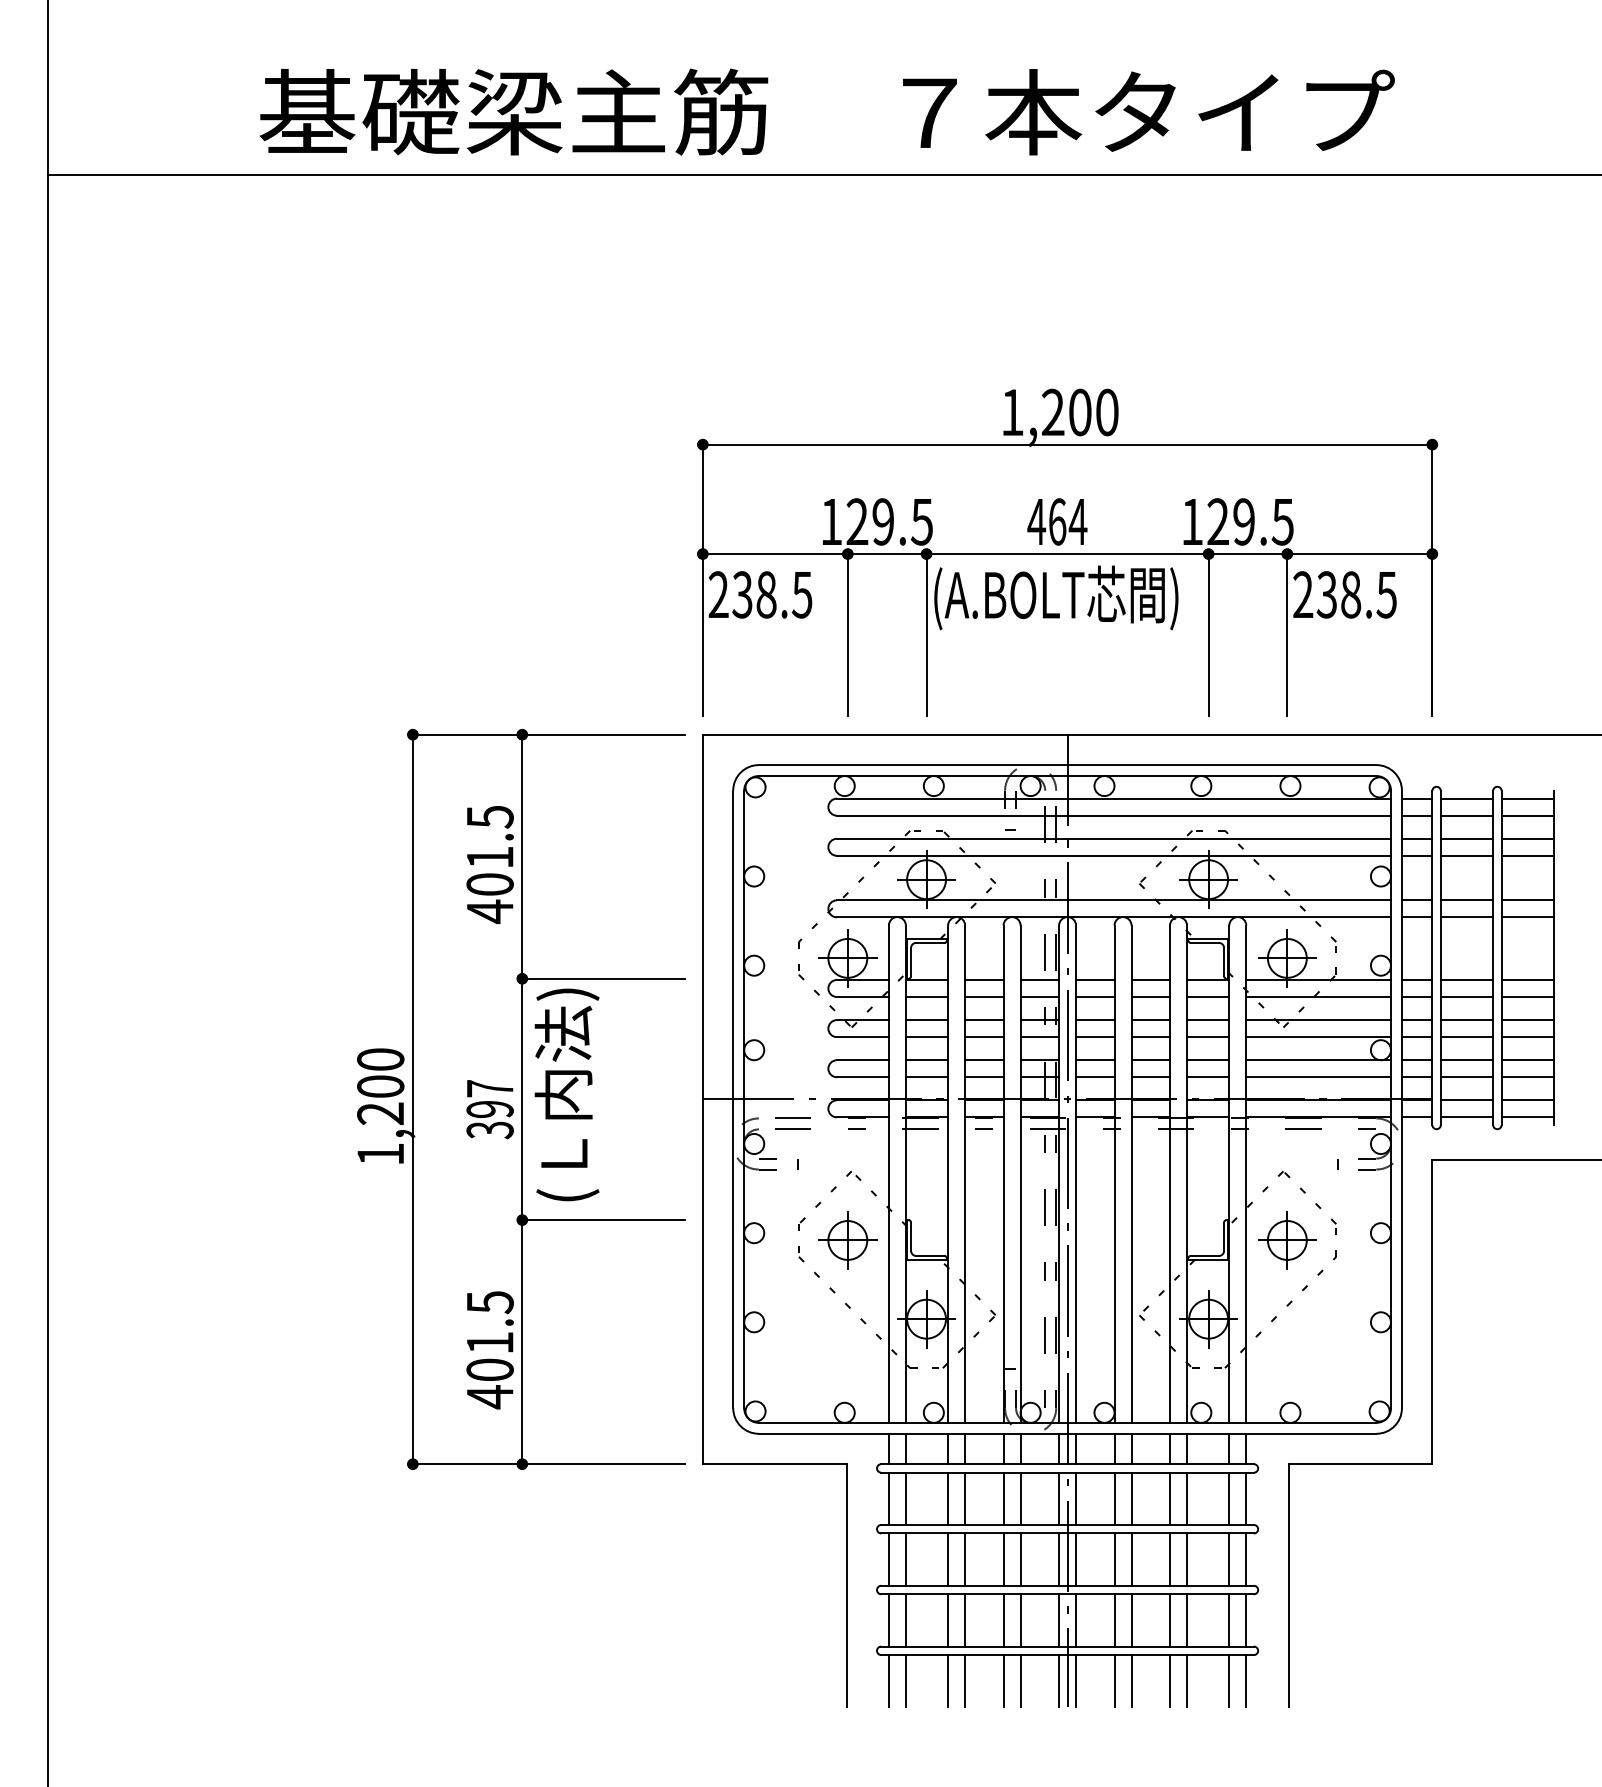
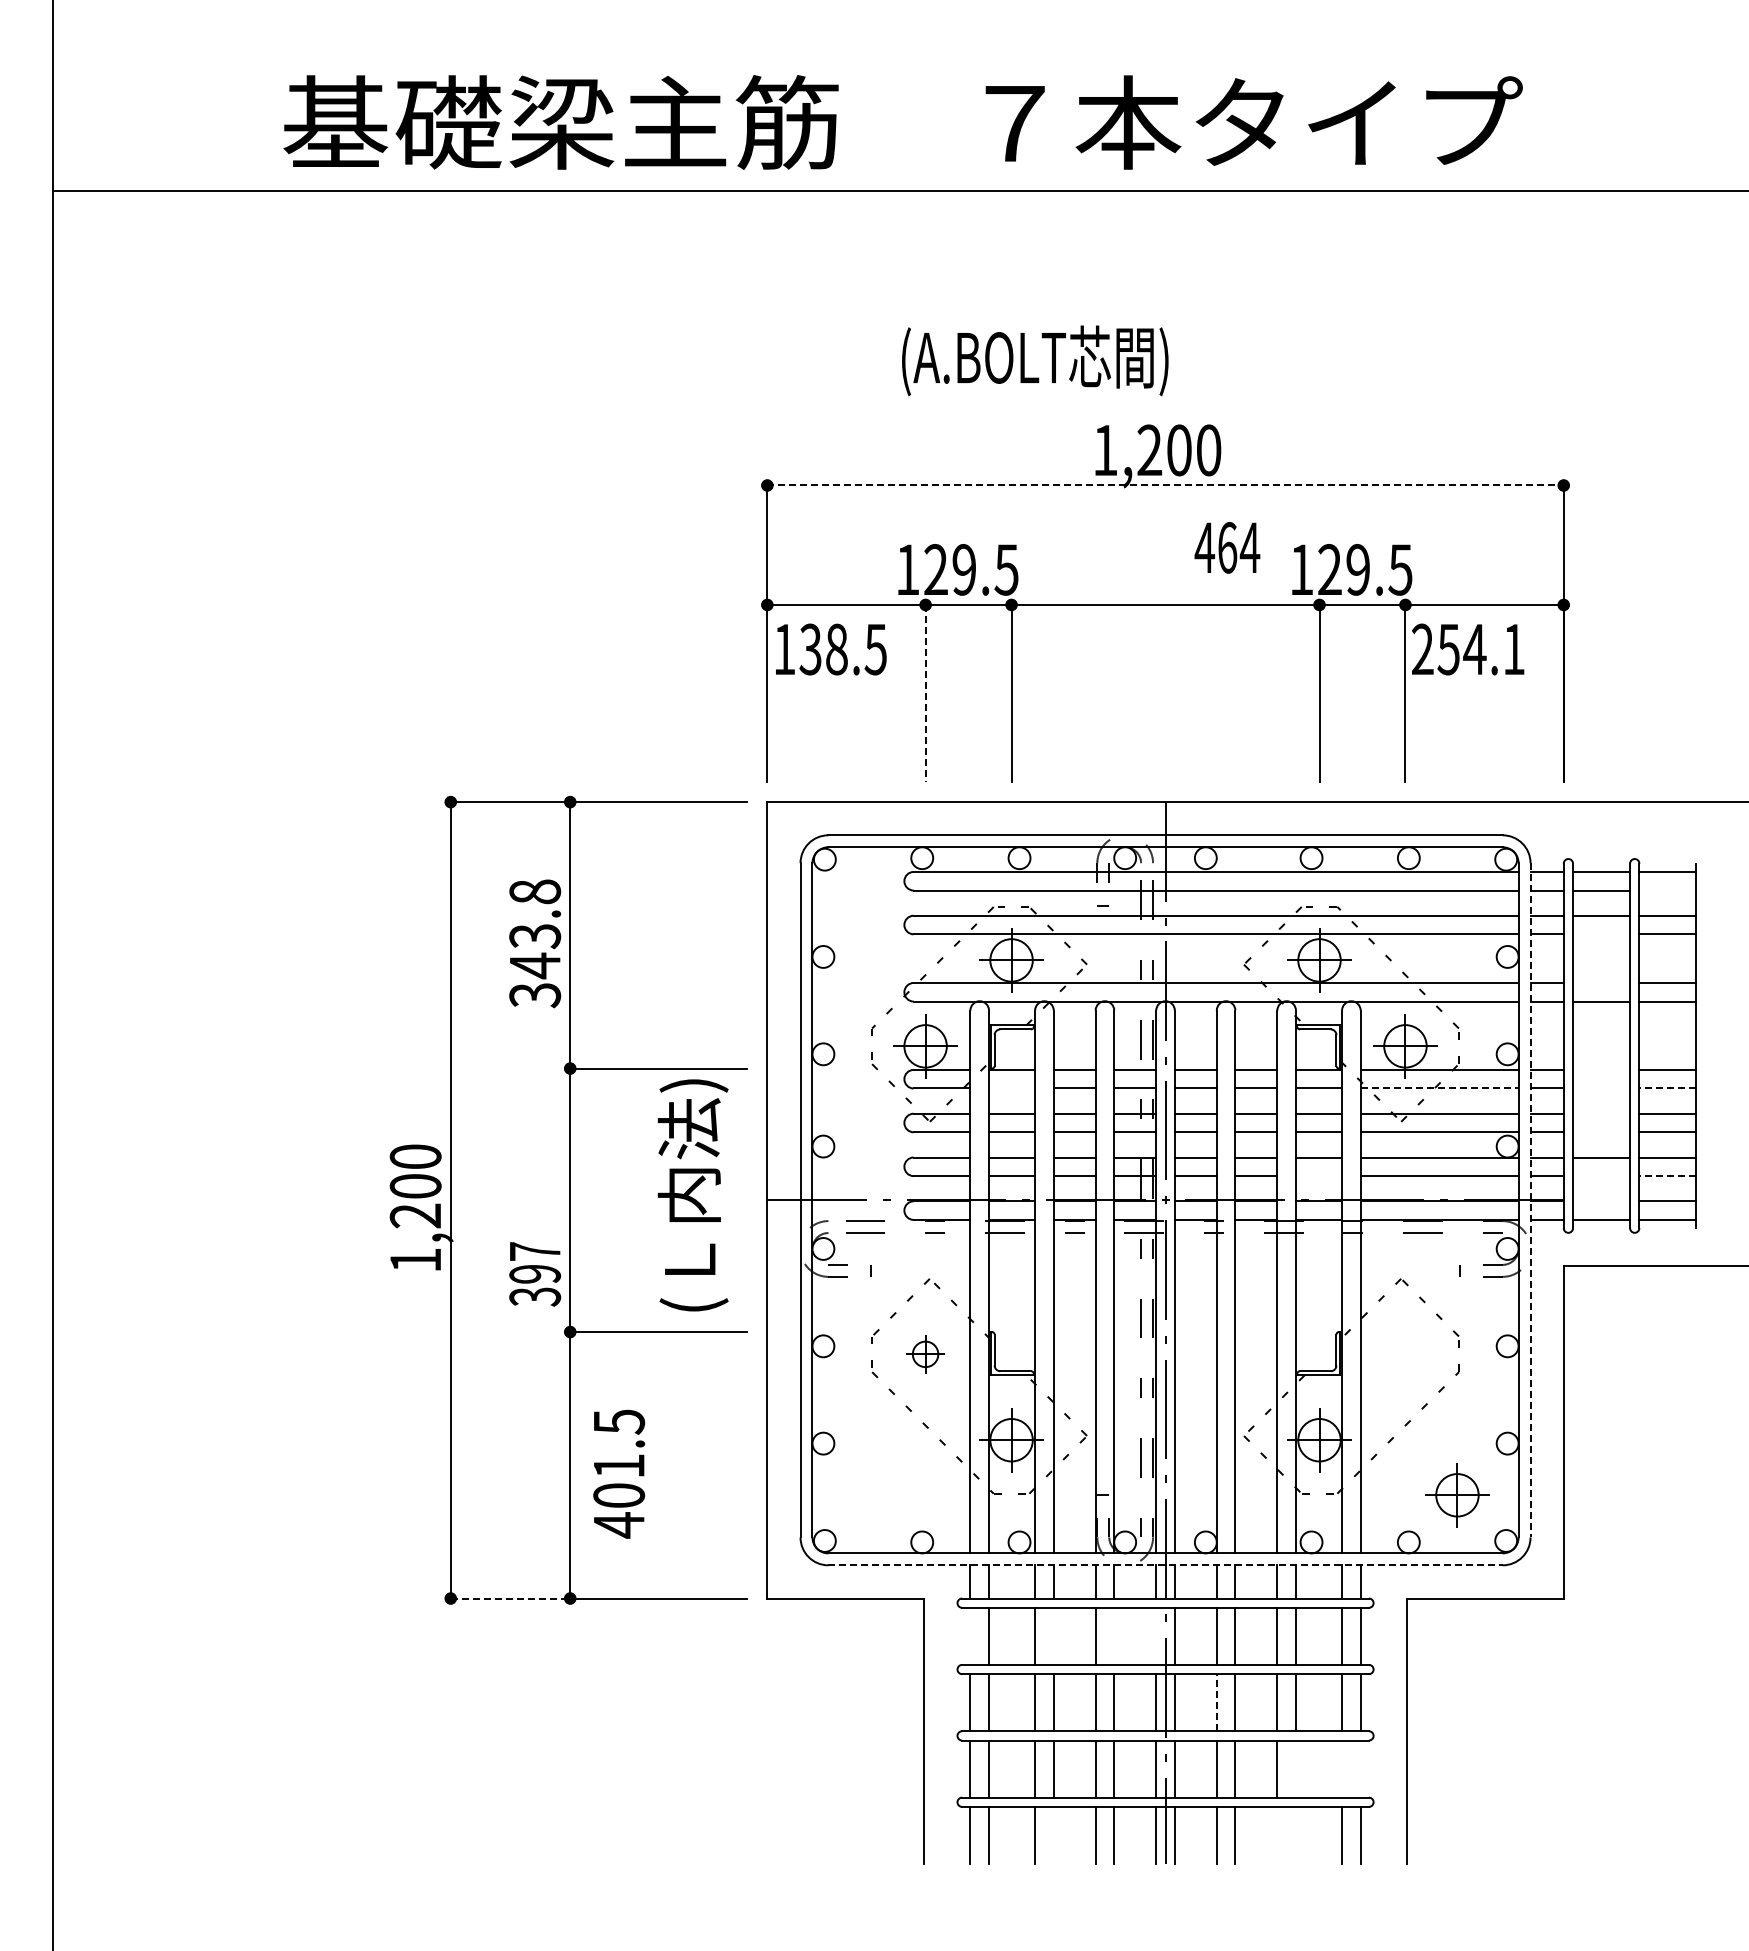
line: (1068, 444) -> (1166, 485), solid -> dashed
text: (1057, 521) -> (1227, 547), moved
text: (718, 593) -> (784, 648), 238.5 -> 138.5
text: (1356, 594) -> (1480, 649), 238.5 -> 254.1
text: (1056, 597) -> (1035, 360), moved
line: (847, 635) -> (925, 693), solid -> dashed
line: (1527, 815) -> (1667, 890), removed
line: (1466, 855) -> (1601, 934), removed
text: (490, 864) -> (535, 943), 401.5 -> 343.8
line: (1466, 899) -> (1601, 982), removed
line: (1466, 979) -> (1601, 1069), removed
line: (927, 997) -> (1012, 1088), removed
line: (1318, 997) -> (1439, 1088), solid -> dashed
line: (1466, 997) -> (1601, 1088), removed
line: (1527, 997) -> (1667, 1088), solid -> dashed
line: (1466, 1019) -> (1601, 1113), removed
line: (1466, 1037) -> (1601, 1132), removed
line: (1207, 1077) -> (1318, 1176), removed
line: (1466, 1077) -> (1601, 1176), removed
line: (1527, 1077) -> (1667, 1176), solid -> dashed
text: (566, 1095) -> (692, 1195), moved
line: (1401, 1099) -> (1530, 1200), solid -> dashed
line: (1466, 1100) -> (1601, 1201), removed
text: (490, 1109) -> (535, 1274), moved
part: (847, 1240) -> (925, 1354), size x0.6
part: (1287, 1240) -> (1457, 1495), moved
text: (490, 1350) -> (619, 1474), moved
line: (1068, 1433) -> (1166, 1565), solid -> dashed
line: (467, 1464) -> (510, 1598), solid -> dashed
line: (888, 1498) -> (970, 1635), removed
line: (964, 1498) -> (1053, 1635), removed
line: (1020, 1498) -> (1114, 1635), removed
line: (1059, 1498) -> (1156, 1635), removed
line: (1114, 1559) -> (1216, 1702), solid -> dashed
line: (1186, 1619) -> (1295, 1768), removed
line: (1229, 1619) -> (1342, 1768), removed
line: (1246, 1619) -> (1360, 1768), removed
line: (964, 1680) -> (1053, 1834), removed
line: (1170, 1680) -> (1277, 1834), removed
line: (1186, 1680) -> (1295, 1834), removed

